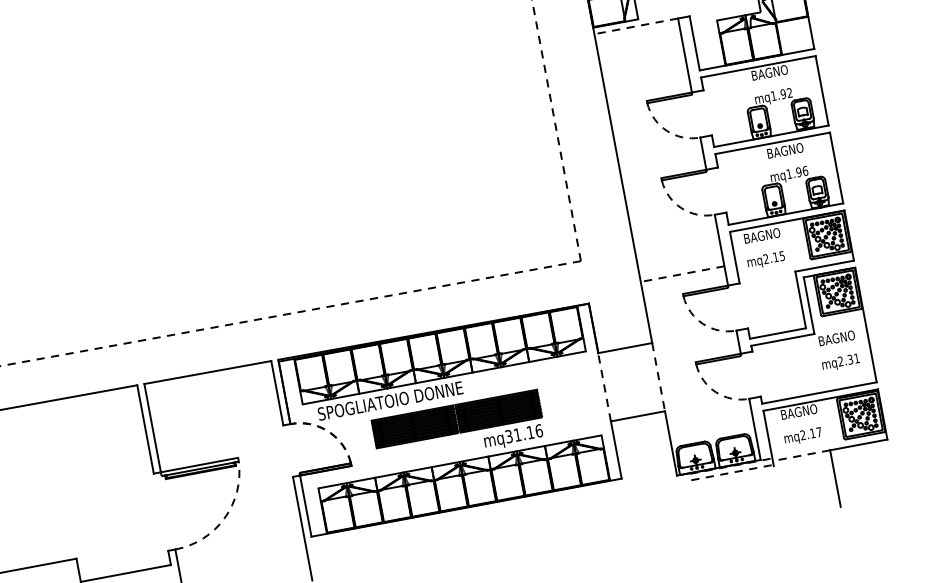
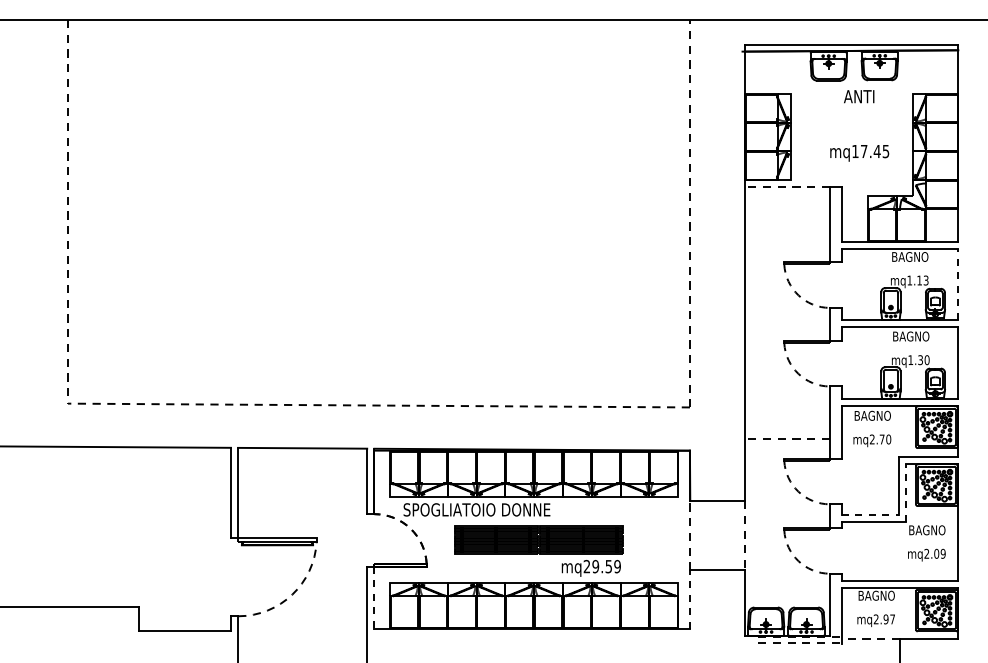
line: (822, 89) -> (958, 283), solid -> dashed
text: (786, 93) -> (922, 280), mq1.92 -> mq1.13
text: (801, 171) -> (923, 359), mq1.96 -> mq1.30
text: (779, 256) -> (885, 439), mq2.15 -> mq2.70
line: (808, 306) -> (905, 493), solid -> dashed
line: (778, 333) -> (870, 514), solid -> dashed
text: (853, 358) -> (939, 553), mq2.31 -> mq2.09
text: (524, 433) -> (602, 566), mq31.16 -> mq29.59
text: (812, 433) -> (885, 619), mq2.17 -> mq2.97
line: (615, 450) -> (689, 599), solid -> dashed
line: (306, 506) -> (374, 598), solid -> dashed

